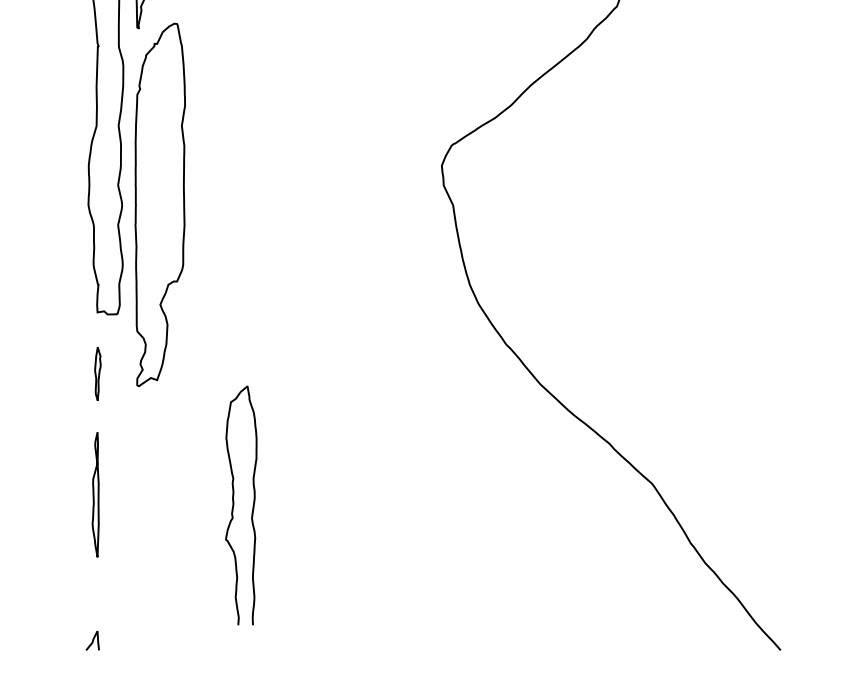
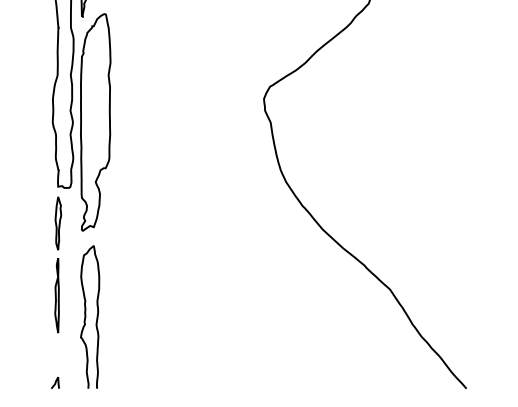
part: (98, 373) -> (58, 223), size x1.67
curve: (235, 504) -> (86, 316), moved

